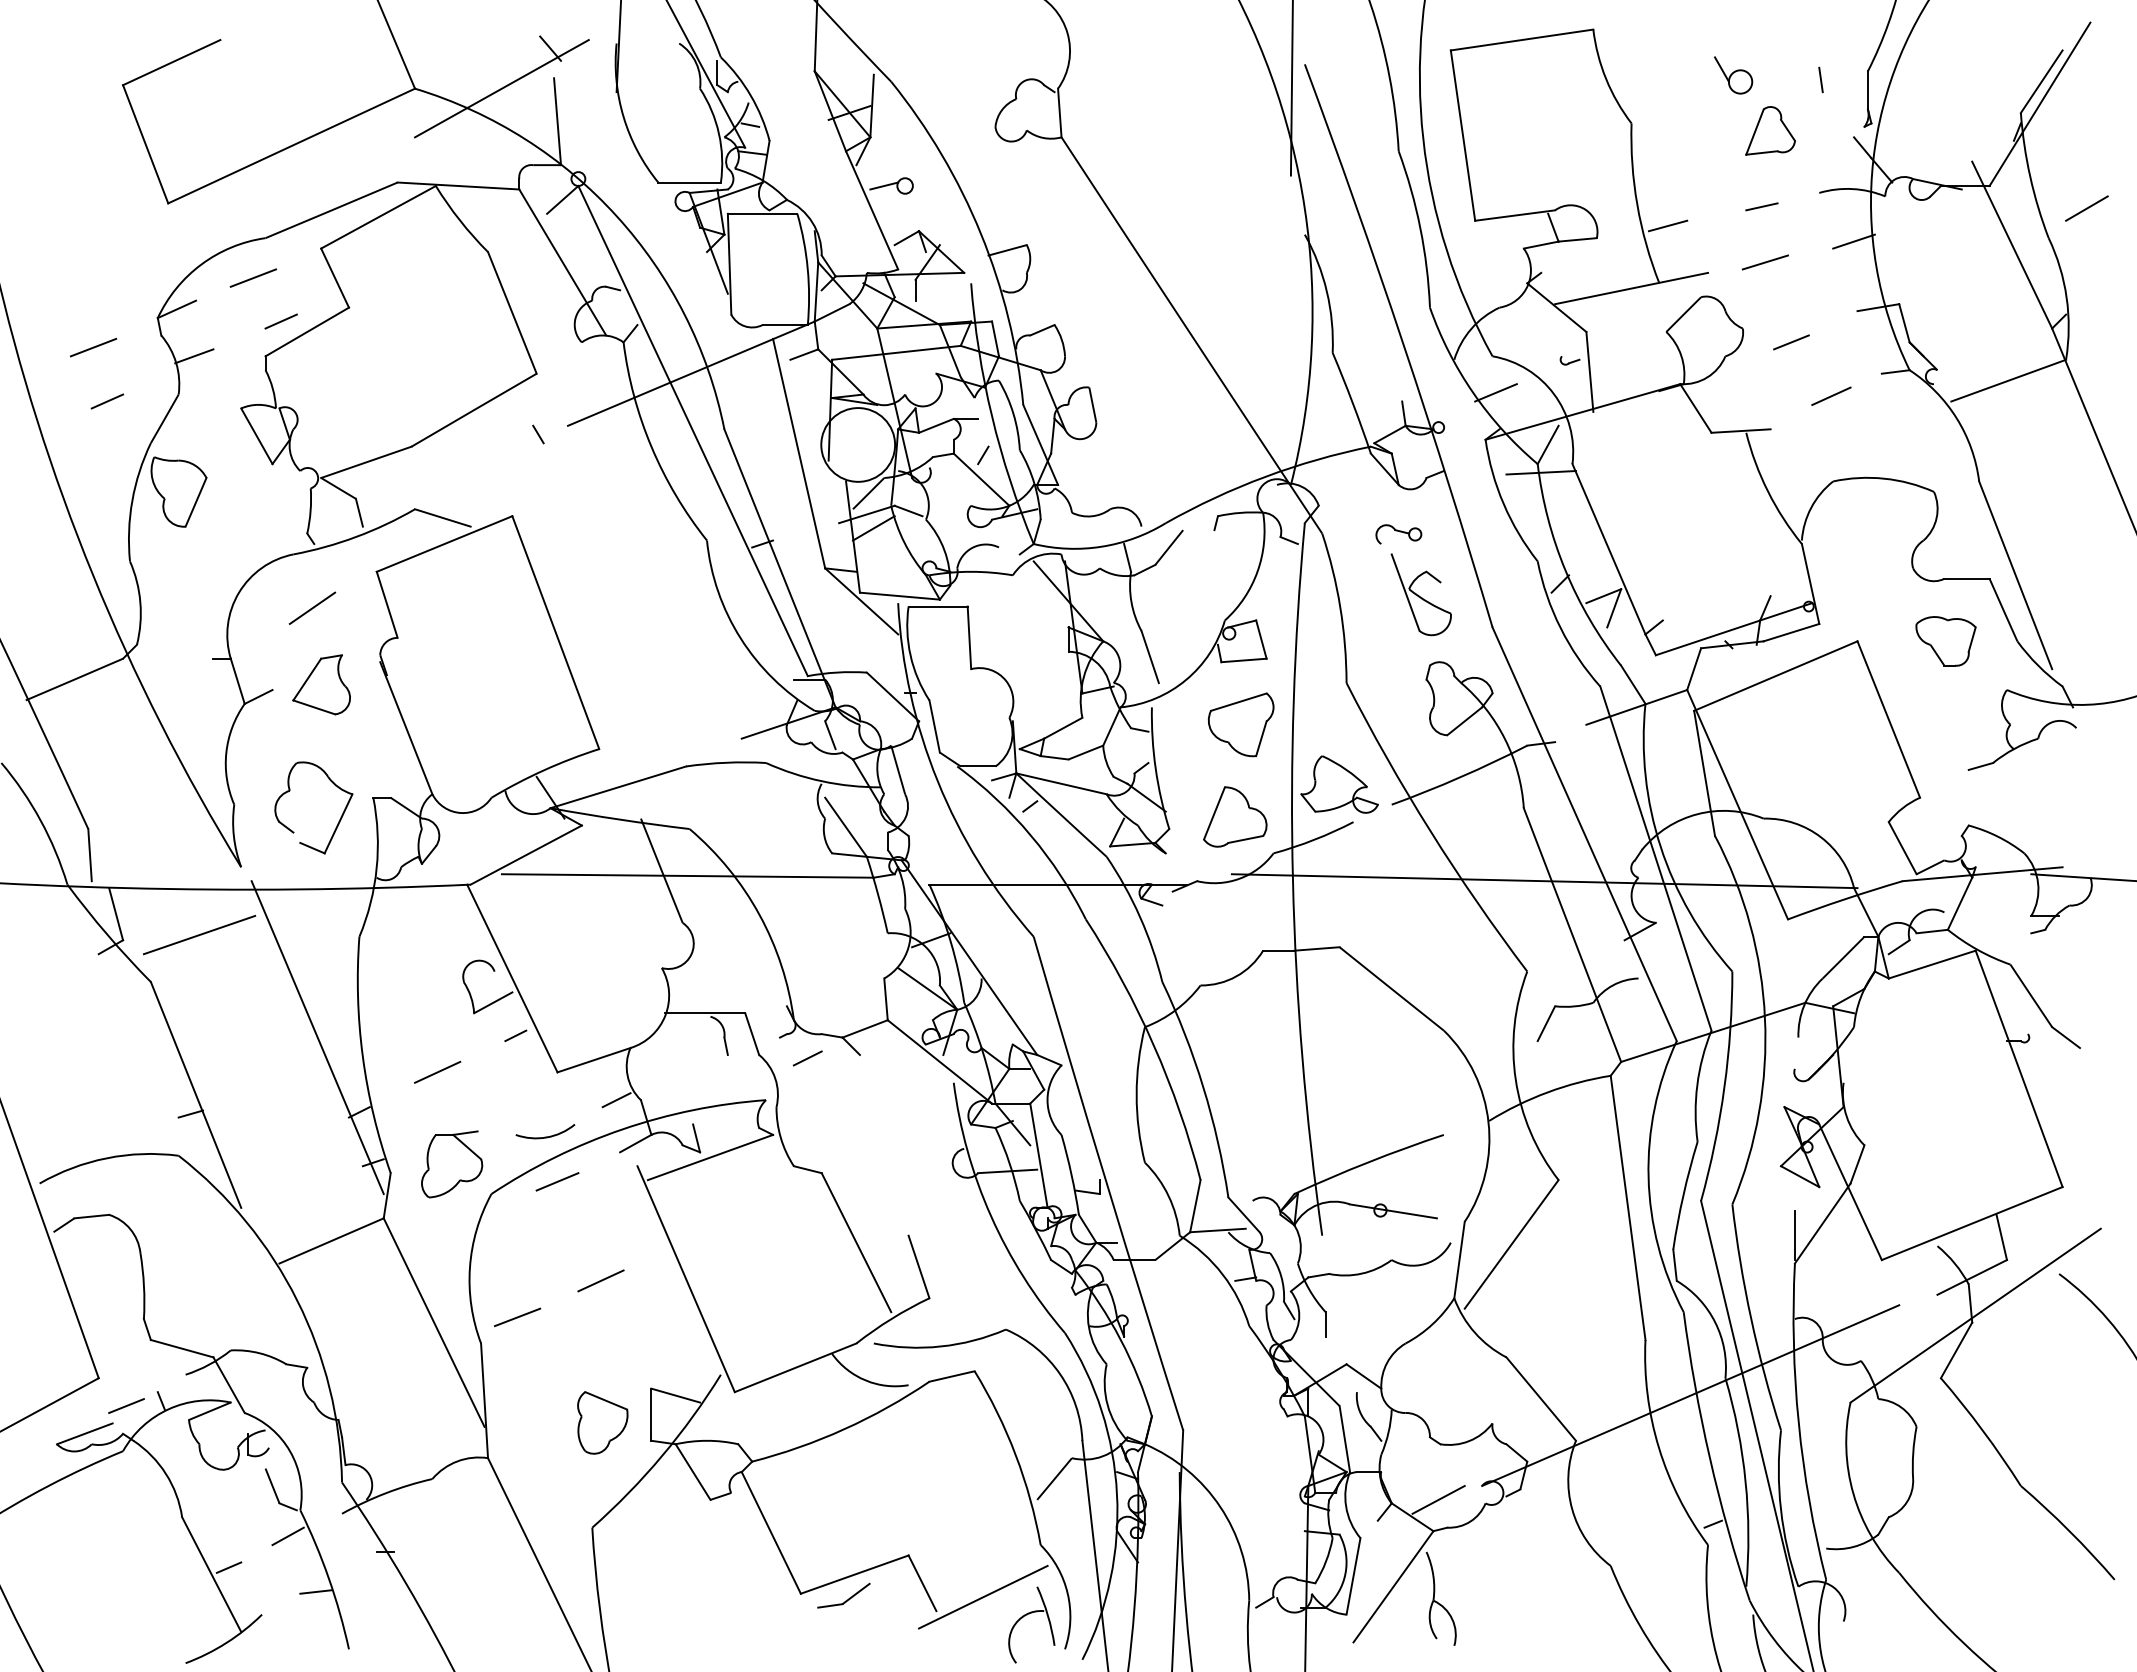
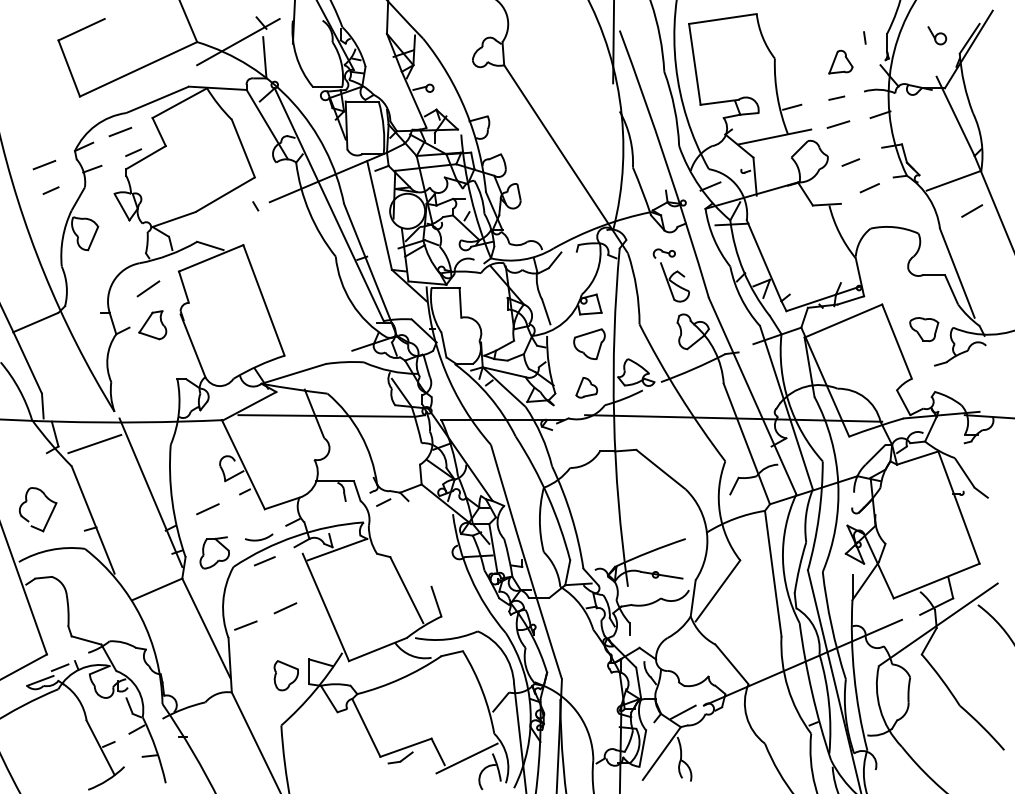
part: (1733, 74) -> (937, 35), moved
line: (2087, 207) -> (972, 210), moved
part: (1946, 641) -> (924, 329), moved
part: (291, 790) -> (27, 501), moved
part: (1234, 815) -> (586, 387), size x0.7

